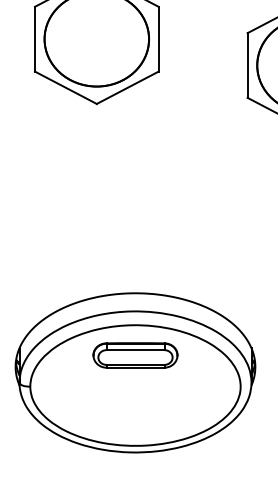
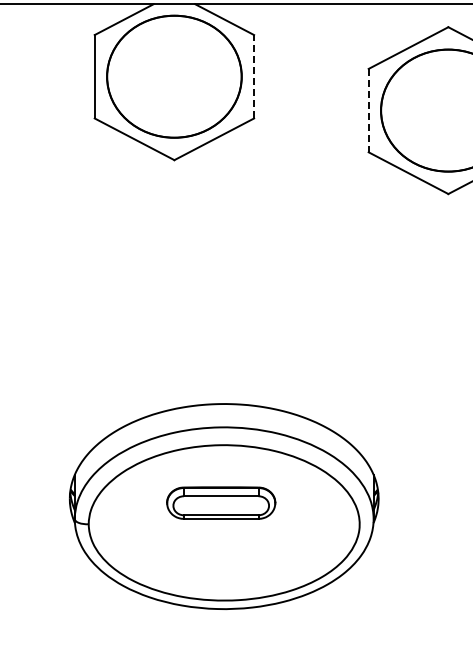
line: (158, 39) -> (254, 76), solid -> dashed
line: (247, 65) -> (368, 110), solid -> dashed
part: (135, 354) -> (221, 502), moved

